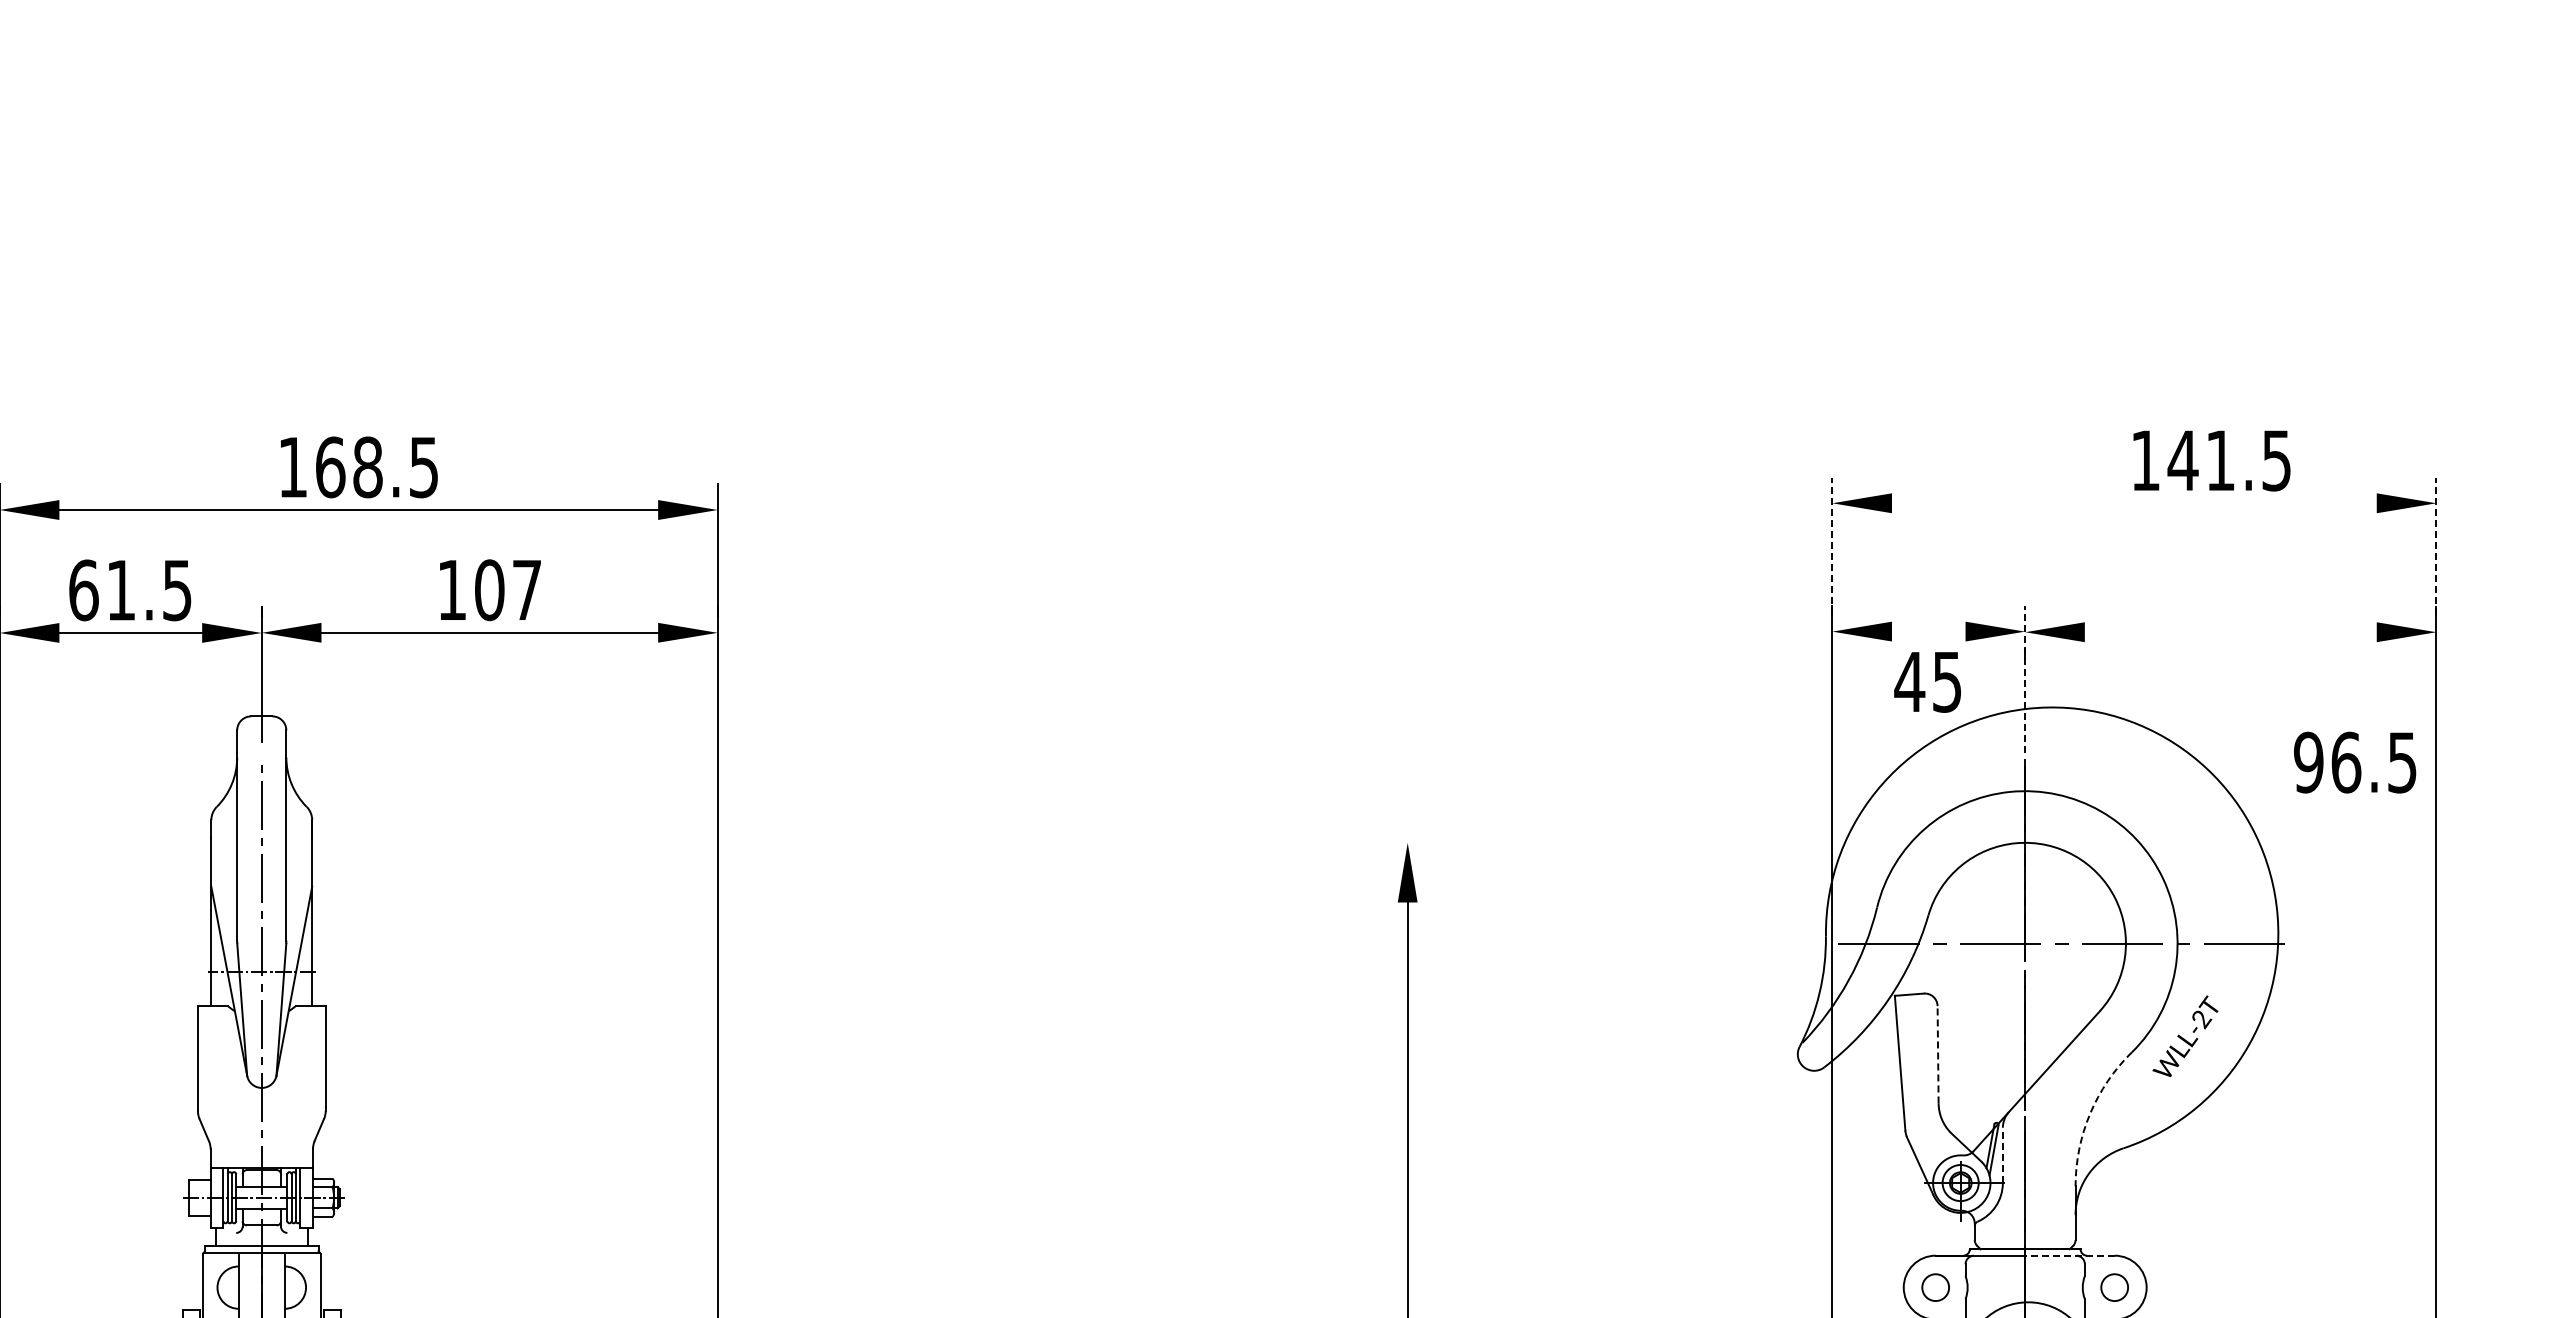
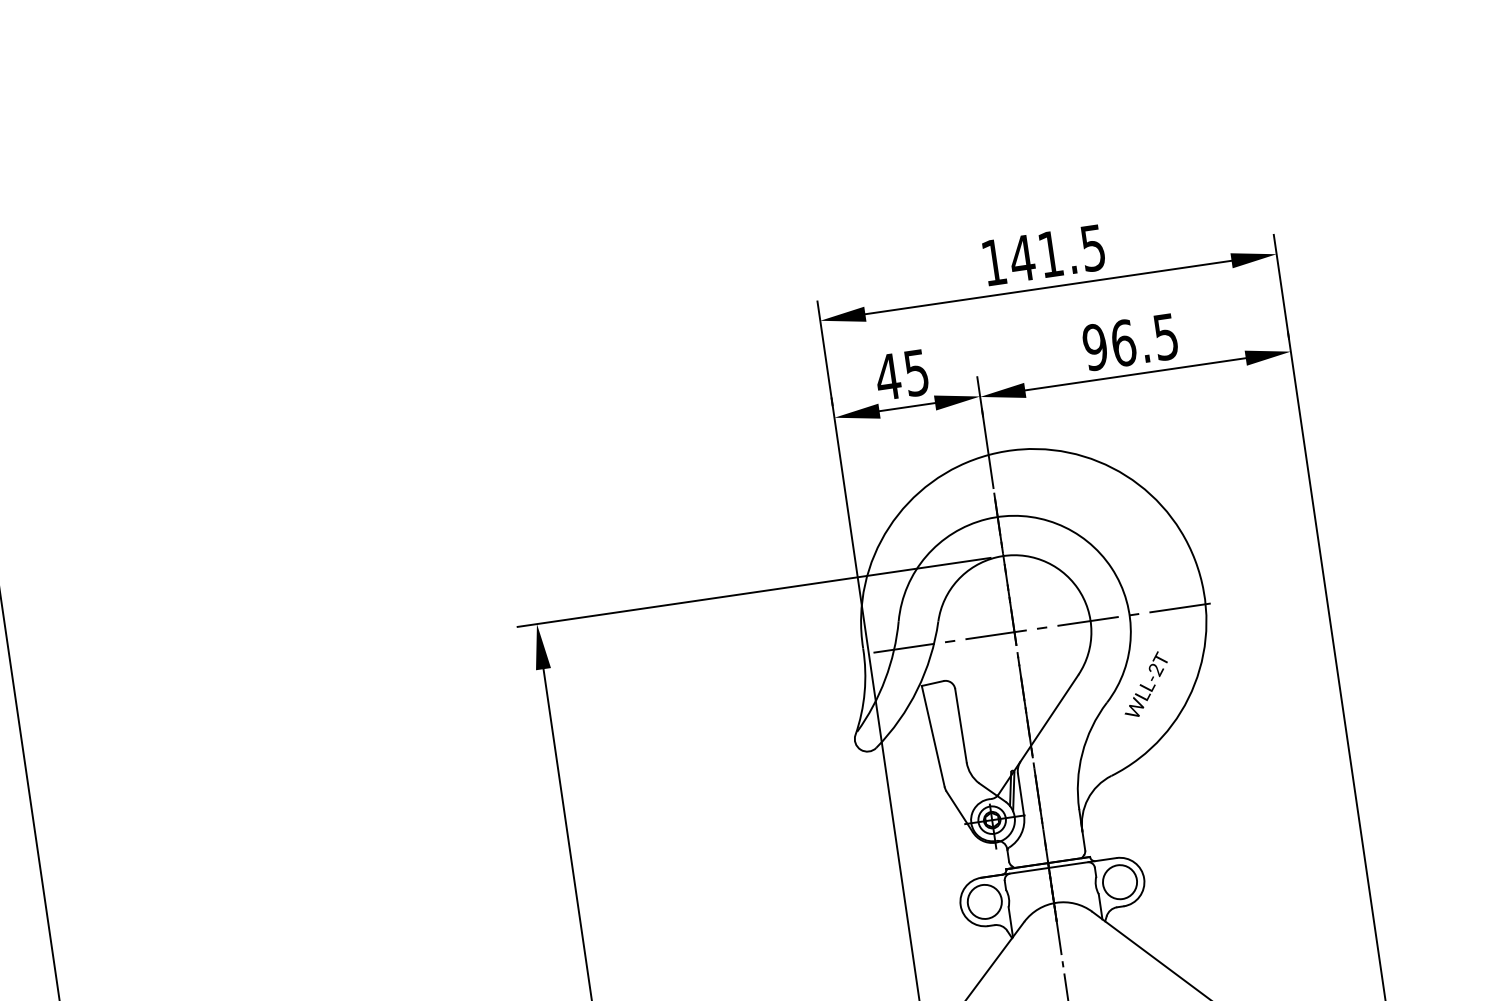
text: (2211, 460) -> (1043, 255), moved
line: (2133, 503) -> (1047, 287), added
line: (1832, 546) -> (825, 353), dashed -> solid
line: (2436, 546) -> (1281, 286), dashed -> solid
line: (1928, 631) -> (907, 407), added
line: (2230, 632) -> (1135, 374), added
line: (2025, 678) -> (985, 431), dashed -> solid
text: (1927, 682) -> (901, 375), moved
text: (2355, 762) -> (1130, 342), moved
line: (1695, 842) -> (754, 592), added
line: (1938, 1054) -> (961, 725), dashed -> solid
arc: (2090, 1113) -> (1082, 753), dashed -> solid
line: (2002, 1155) -> (1020, 794), dashed -> solid
line: (2069, 1255) -> (1082, 862), dashed -> solid
circle: (1935, 1287) -> (984, 901), size x1.67
circle: (2114, 1287) -> (1119, 882), size x1.67

